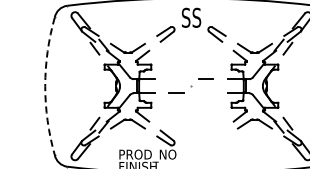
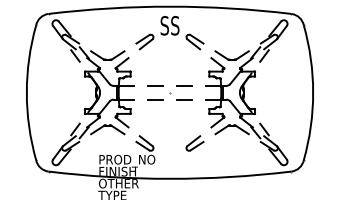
line: (176, 78) -> (155, 85), added
arc: (44, 85) -> (26, 92), dashed -> solid
line: (206, 93) -> (184, 99), added
part: (216, 138) -> (194, 143), added

